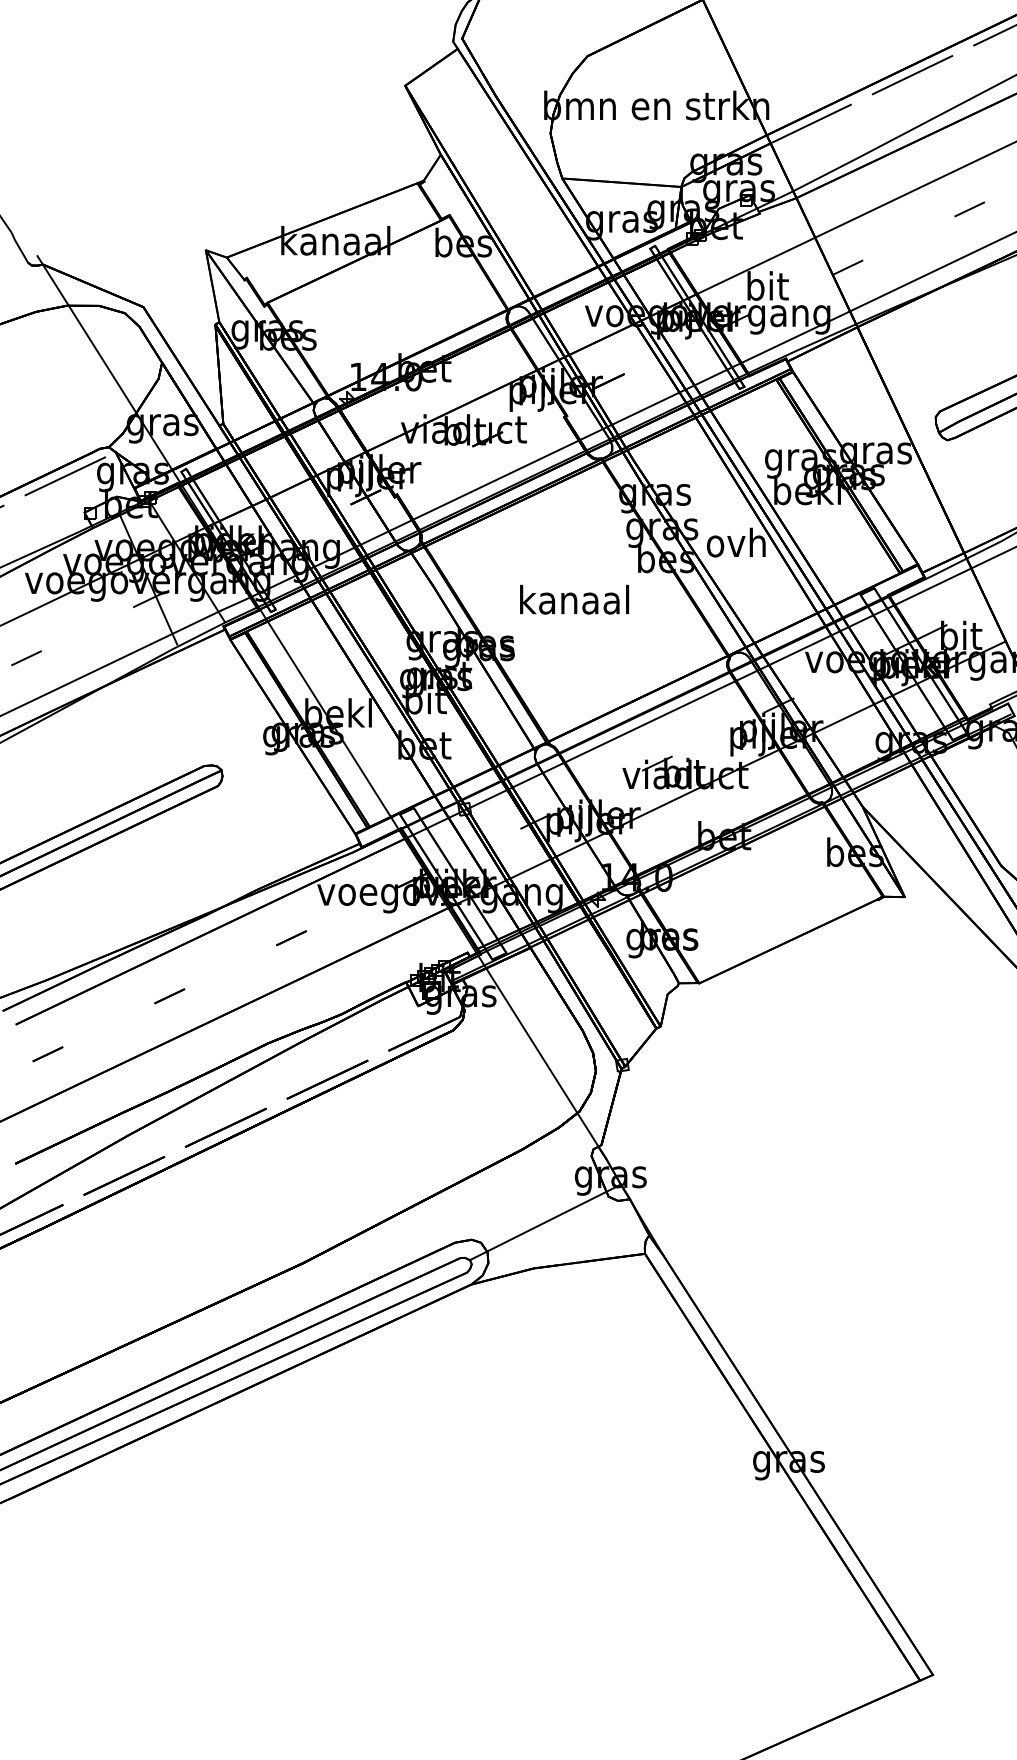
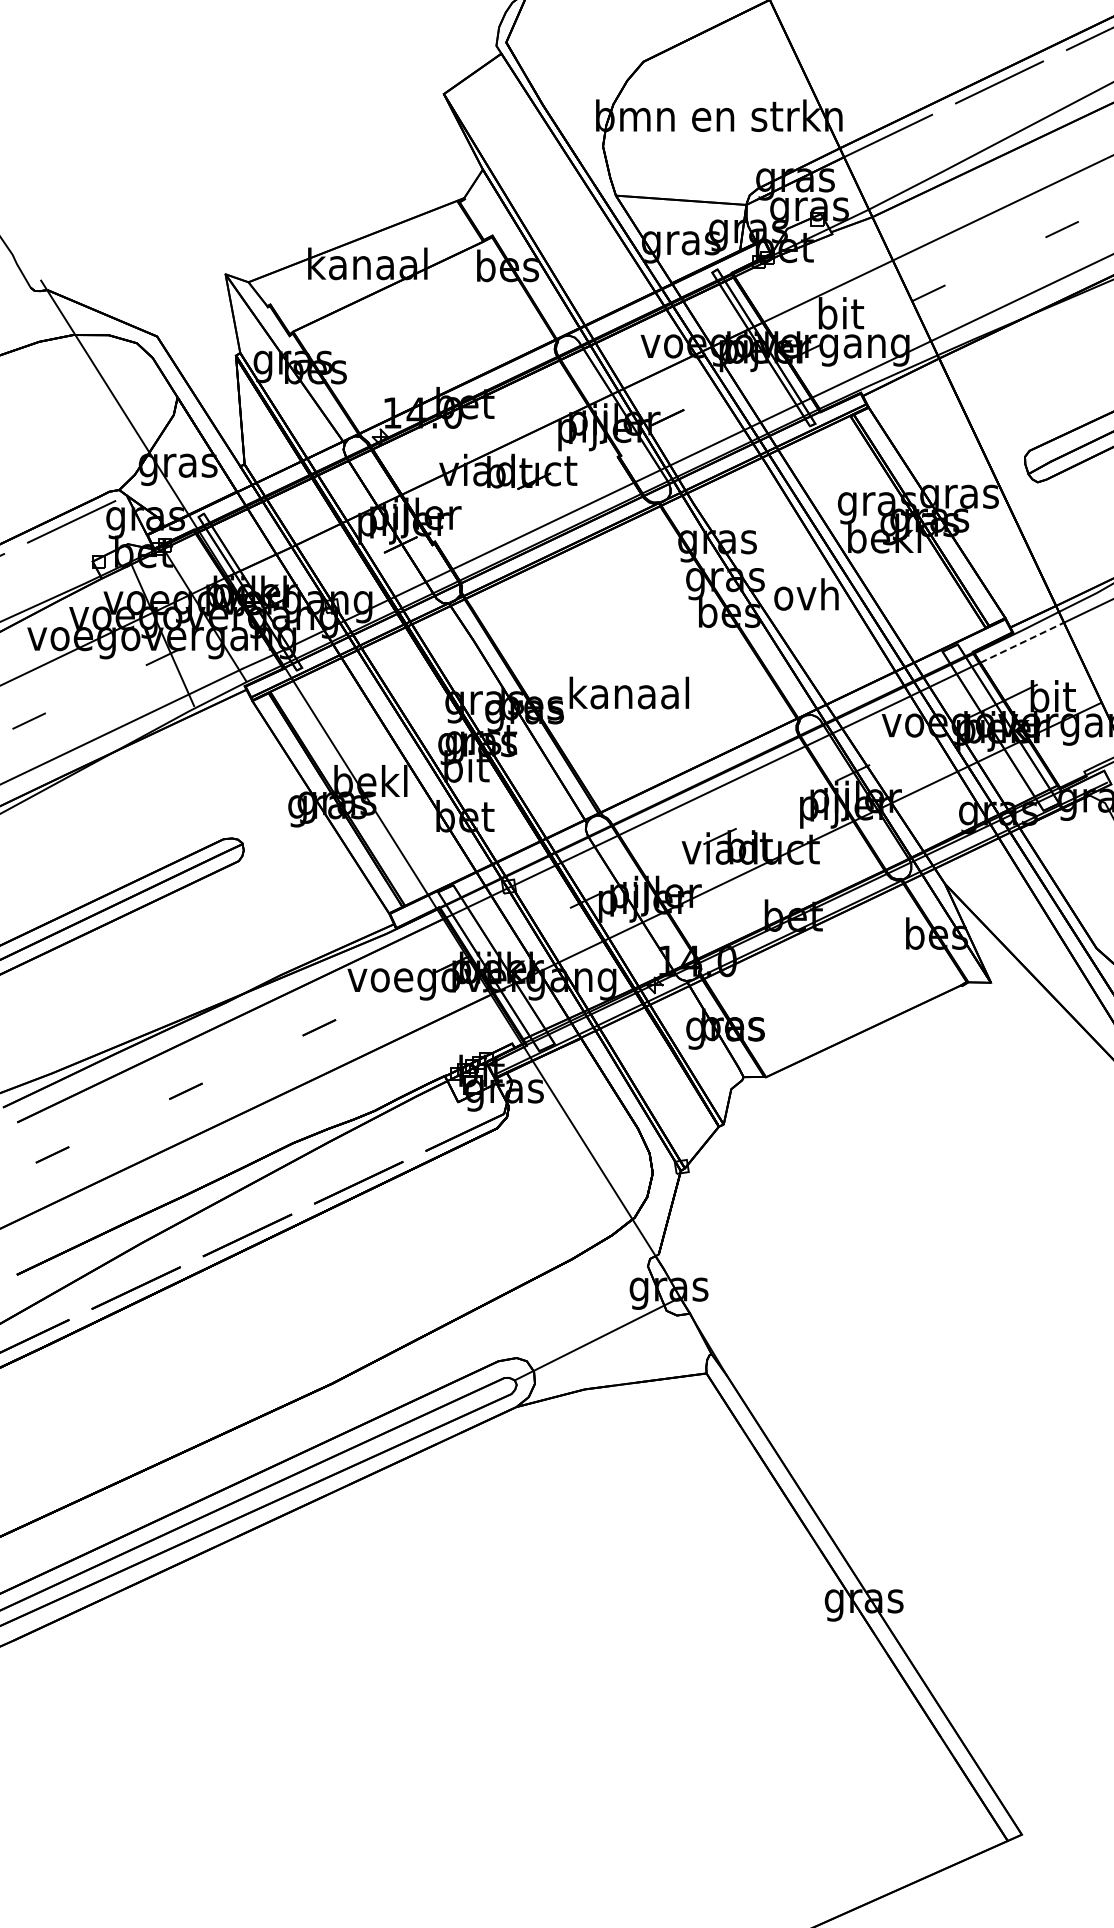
line: (933, 586) -> (1022, 642), solid -> dashed
text: (573, 599) -> (628, 692), moved

